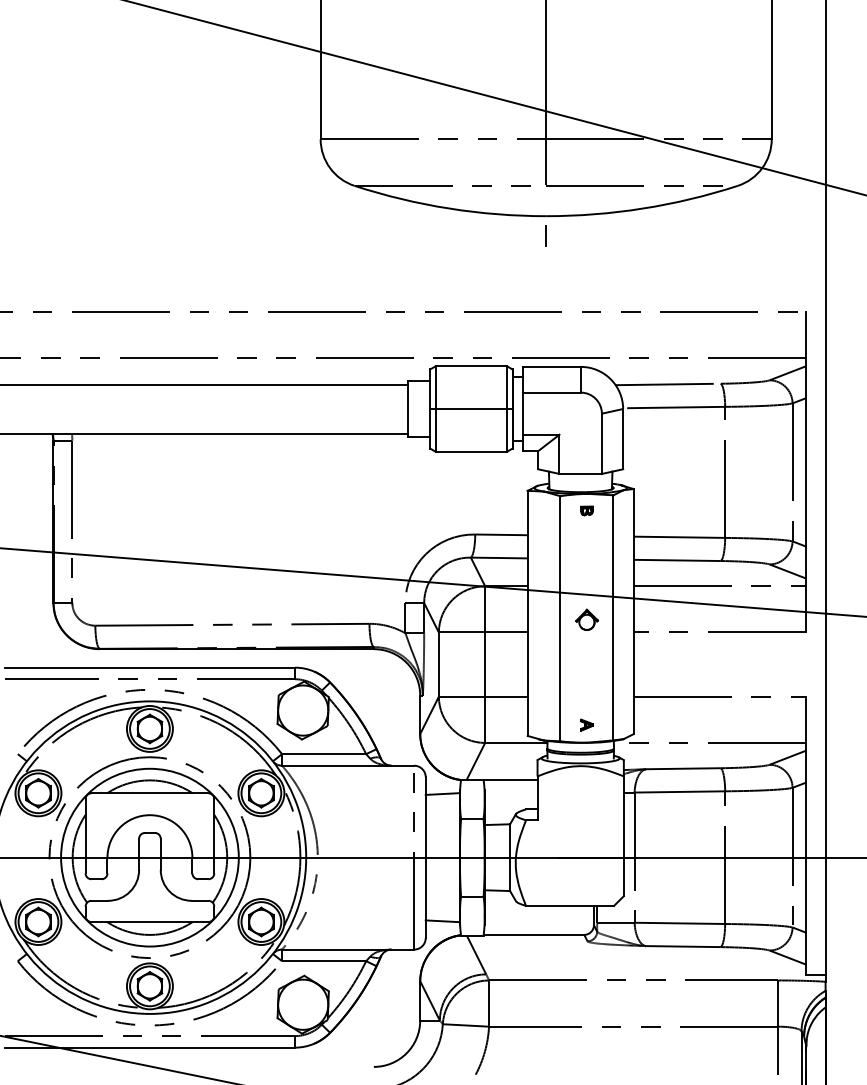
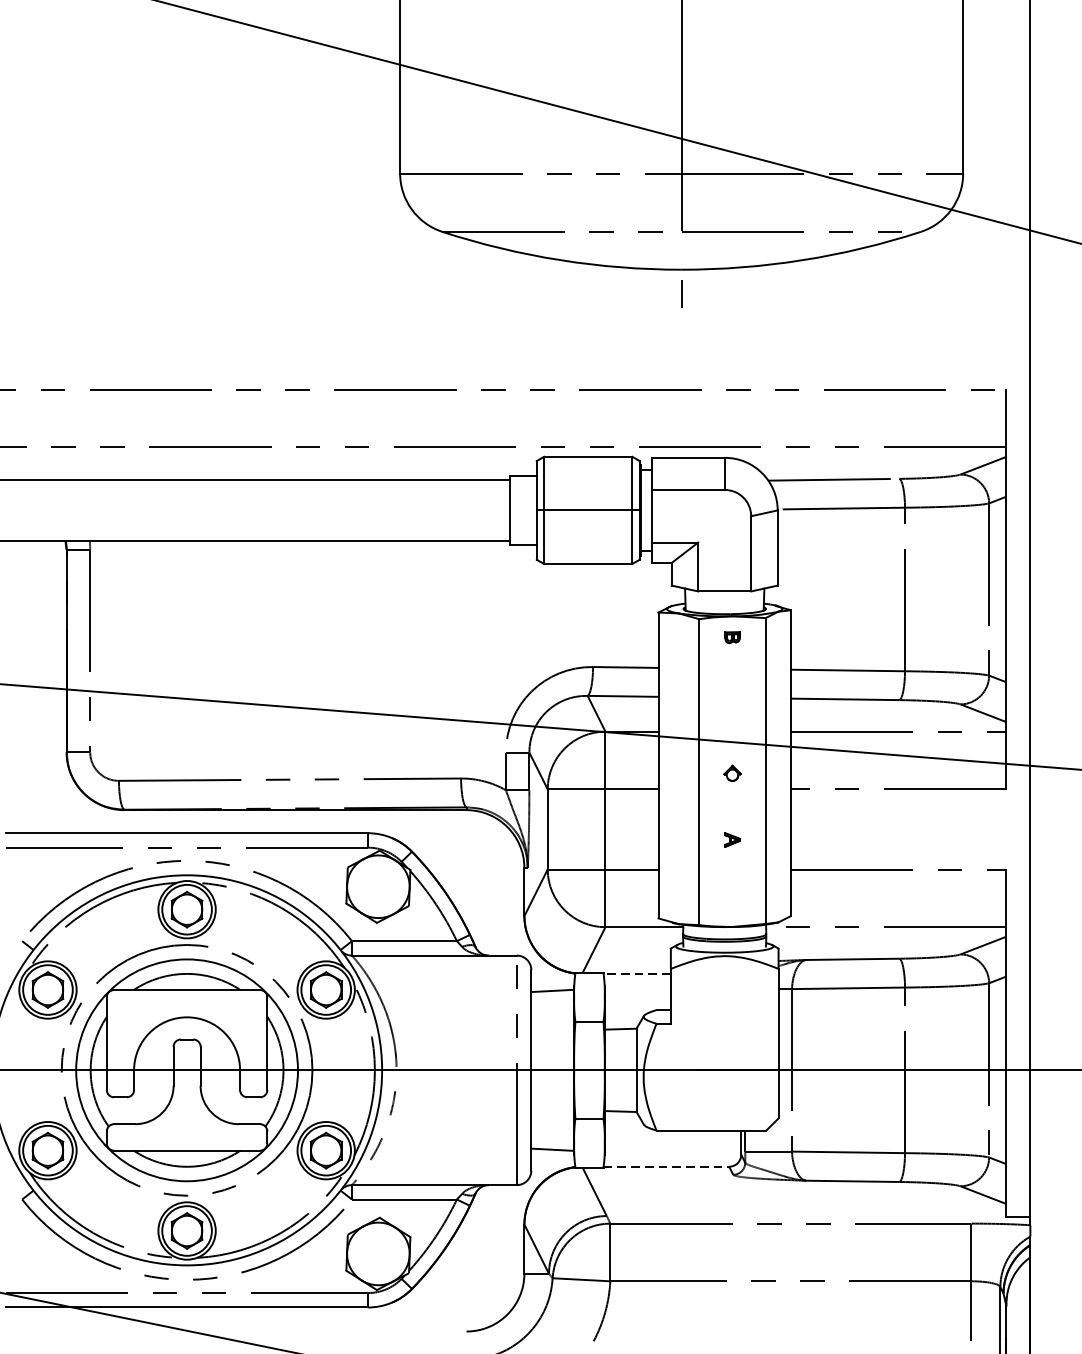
part: (586, 619) -> (731, 773), size x0.6
part: (586, 724) -> (731, 839), moved
line: (510, 780) -> (637, 974), solid -> dashed
line: (534, 934) -> (667, 1166), solid -> dashed

